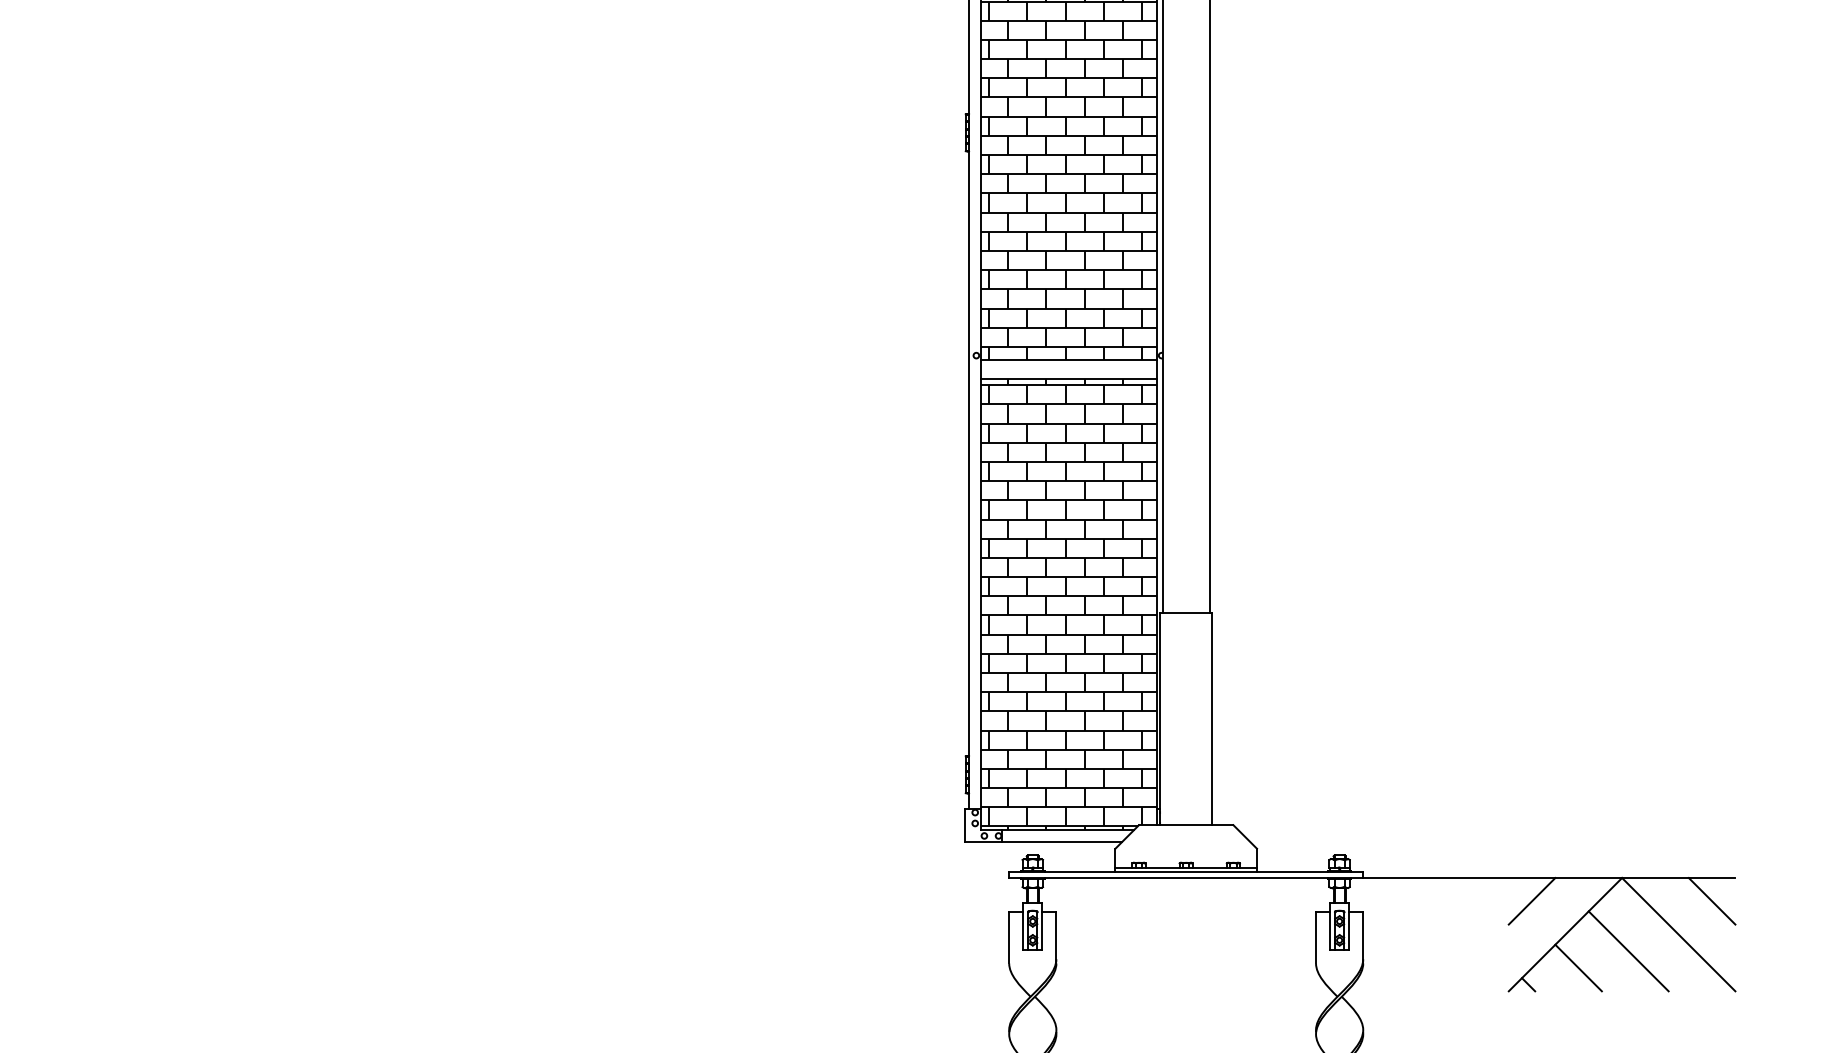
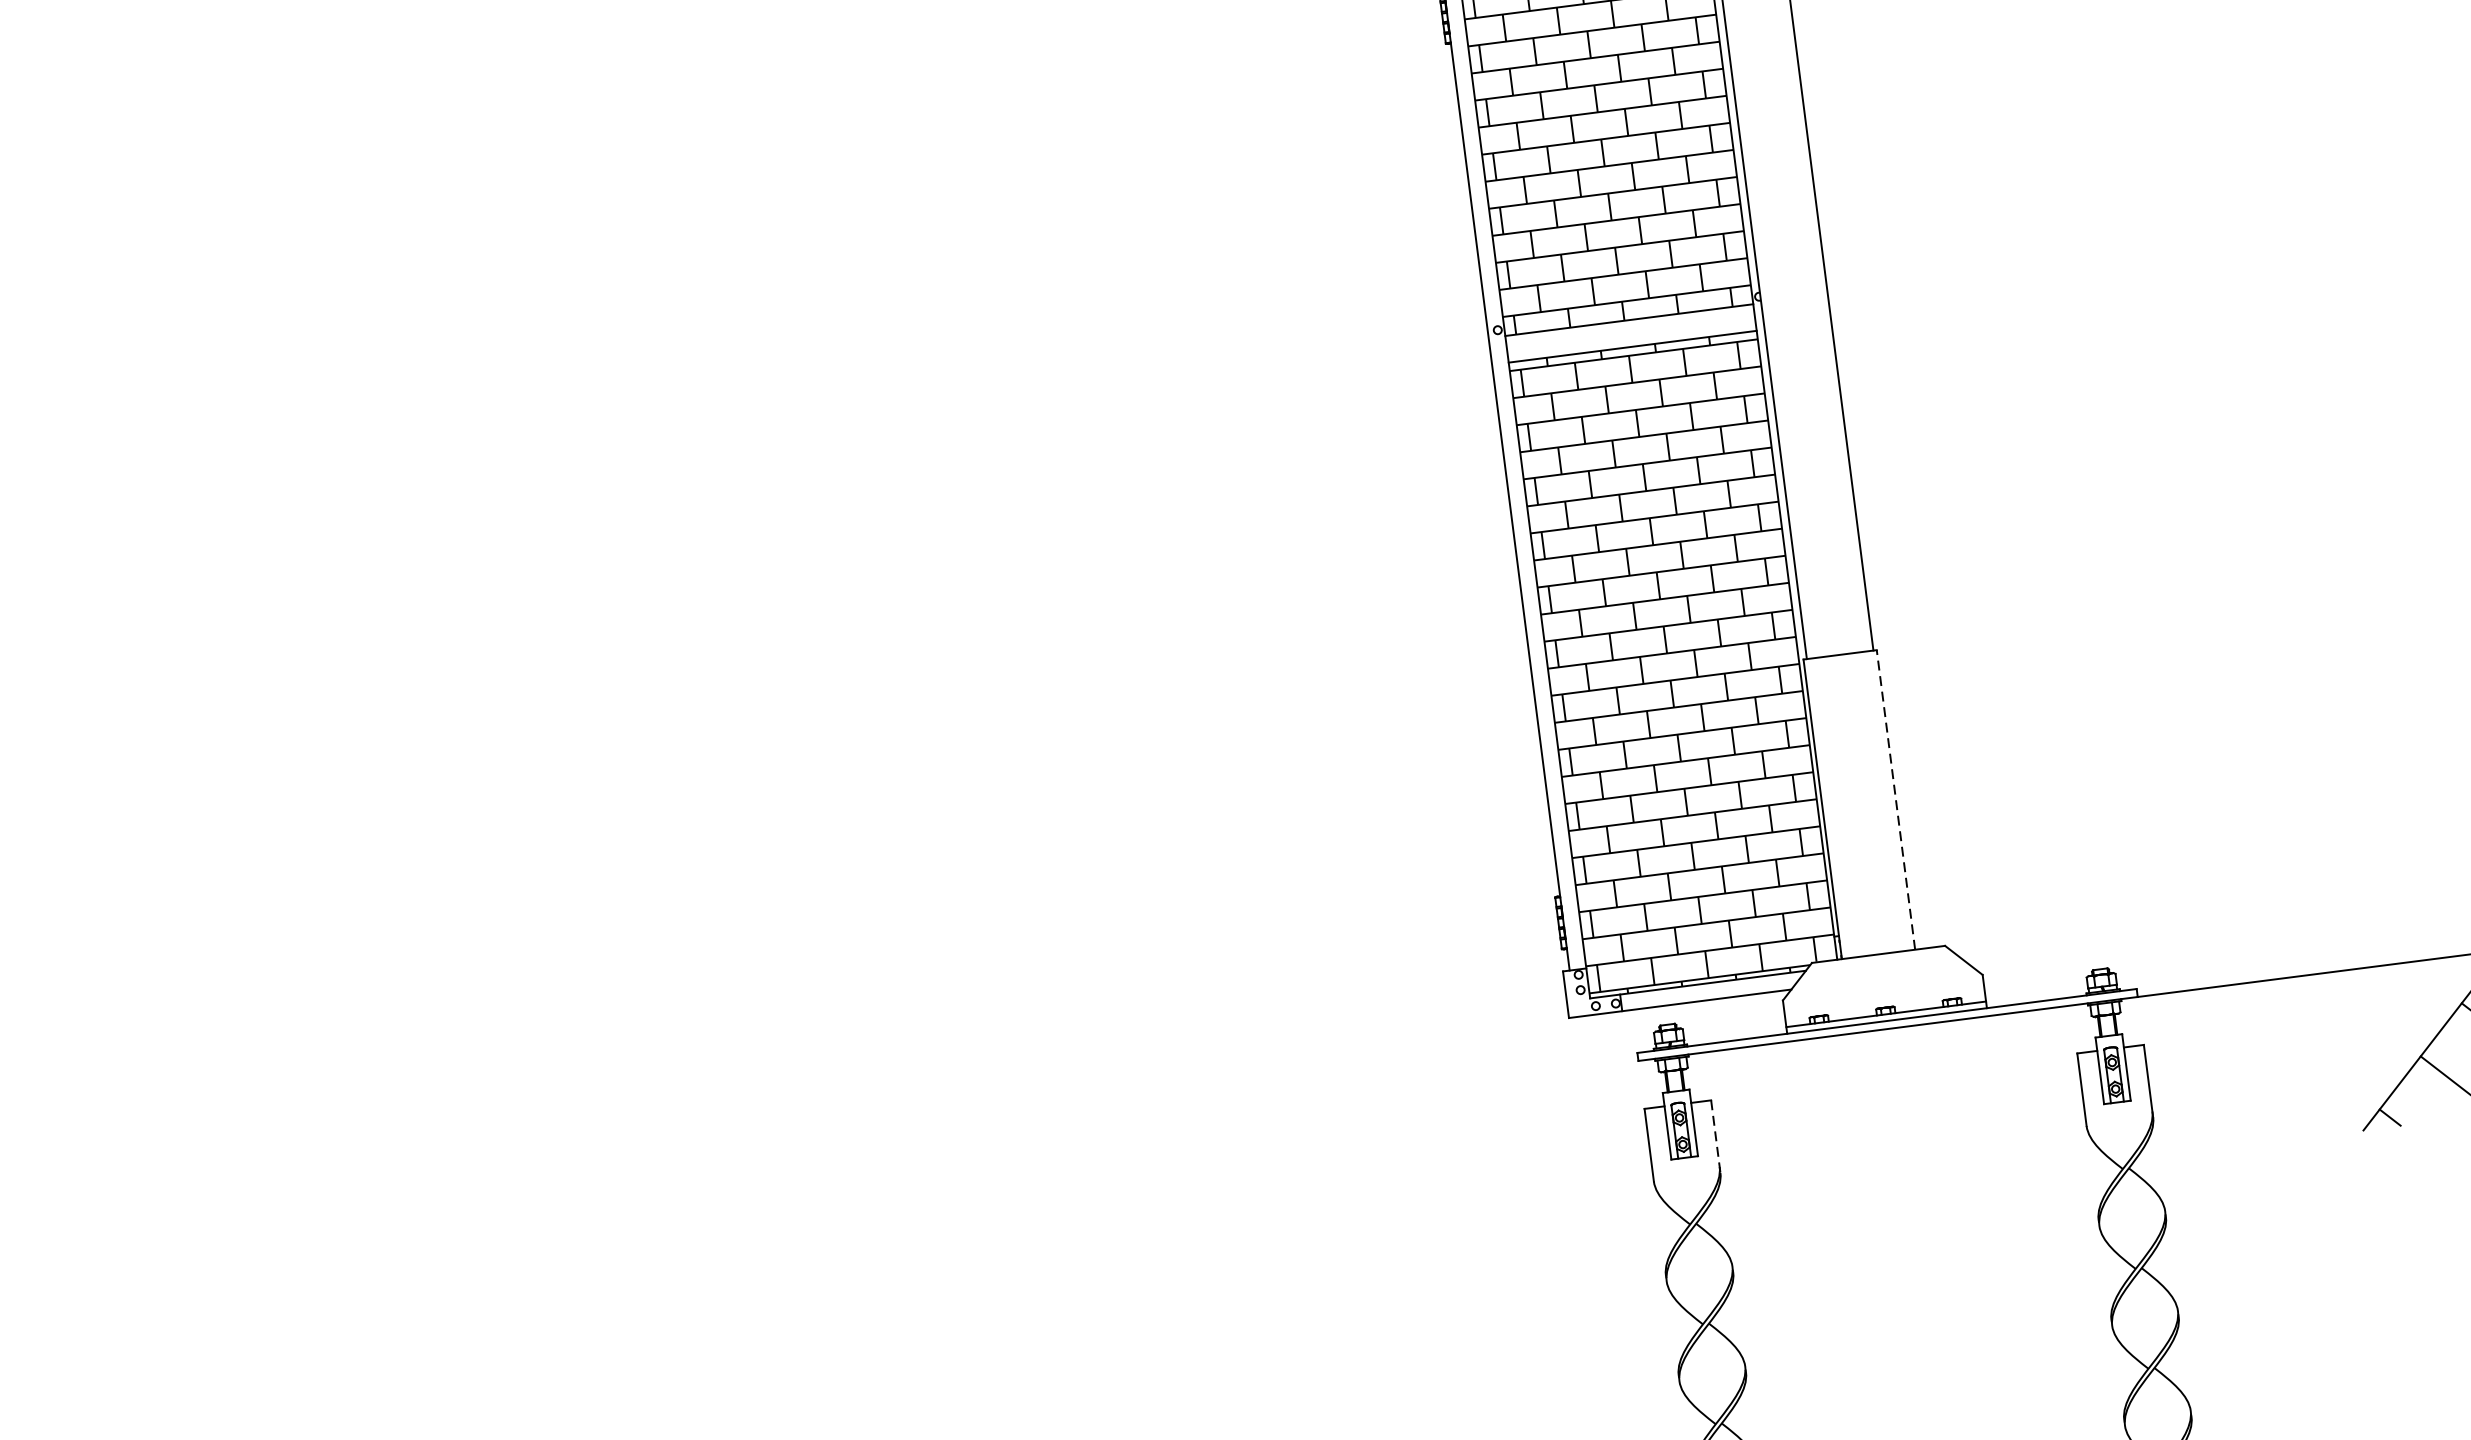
line: (1212, 718) -> (1896, 799), solid -> dashed
line: (1531, 901) -> (2379, 999), removed
line: (1056, 937) -> (1715, 1136), solid -> dashed

